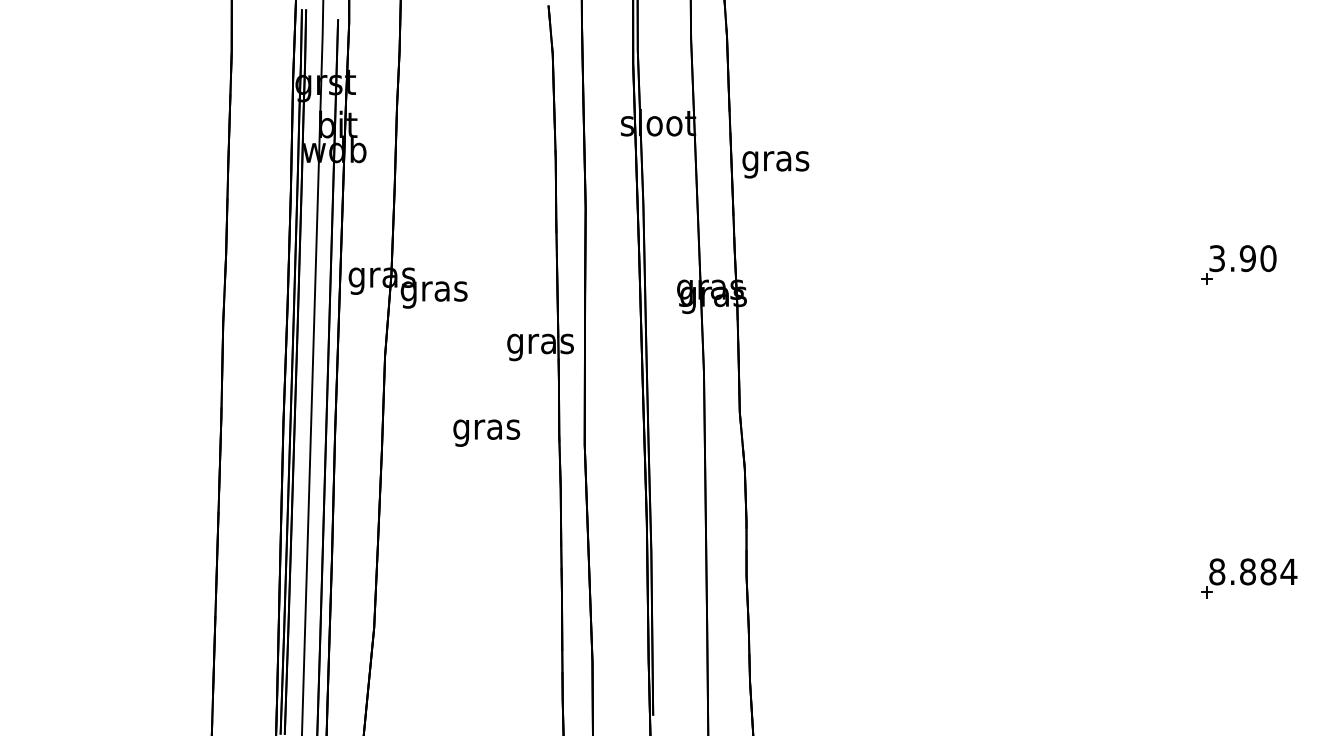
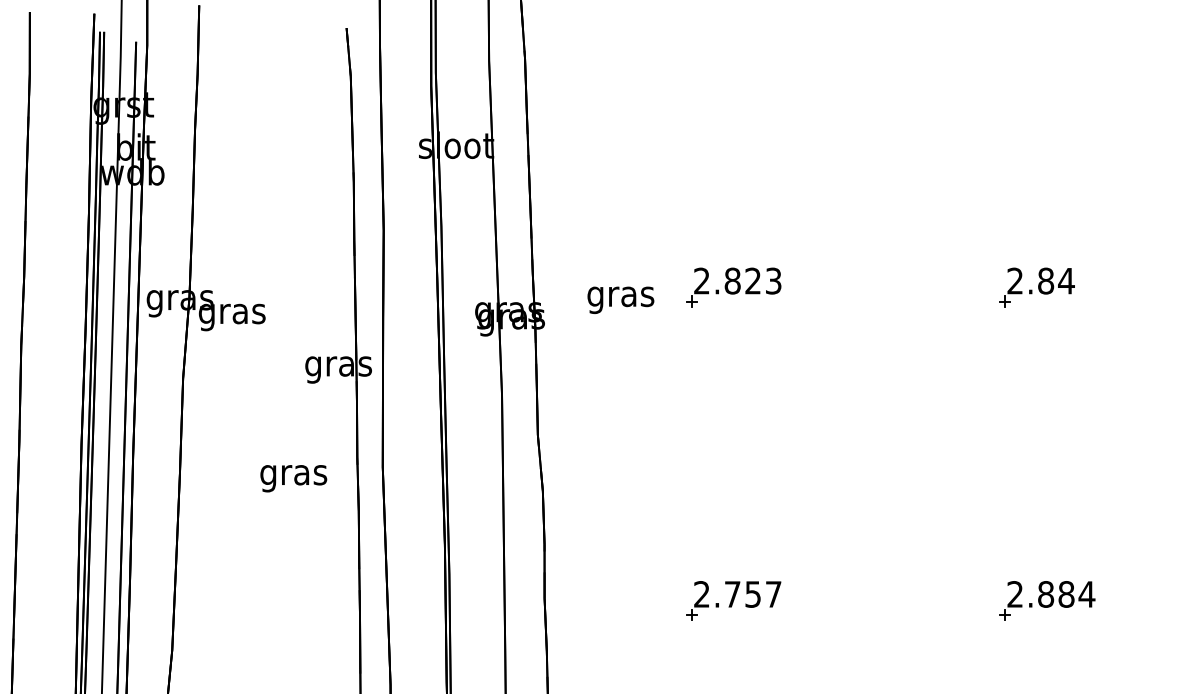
text: (775, 164) -> (620, 300), moved
text: (1242, 258) -> (1040, 281), 3.90 -> 2.84
part: (935, 264) -> (733, 287), added
text: (486, 432) -> (293, 478), moved
text: (1217, 571) -> (1015, 594), 8.884 -> 2.884
part: (935, 578) -> (733, 601), added

